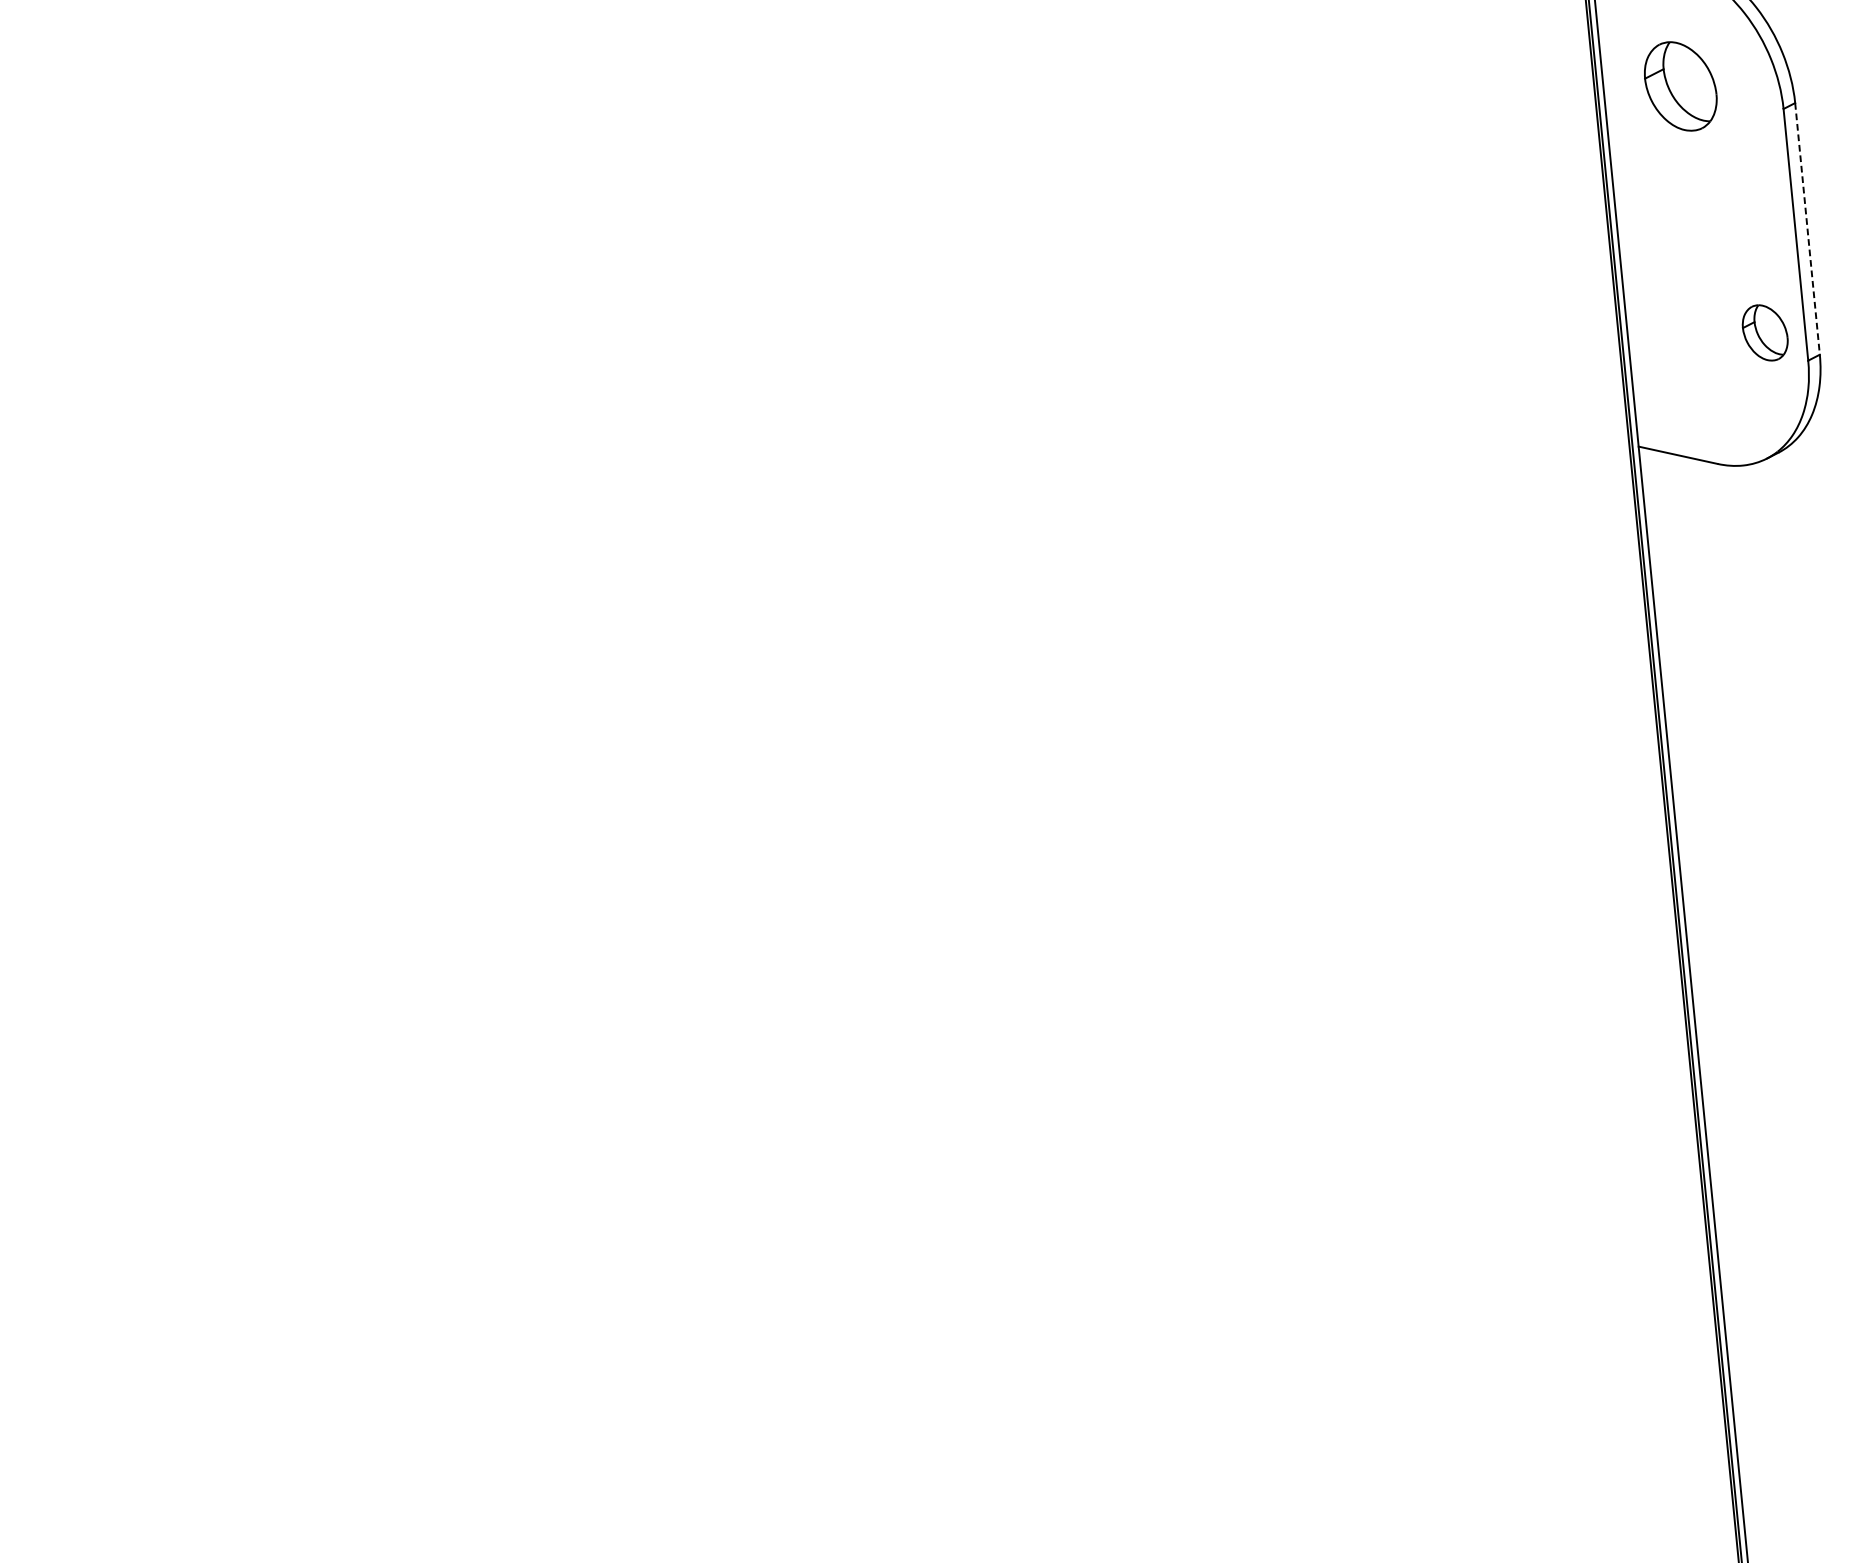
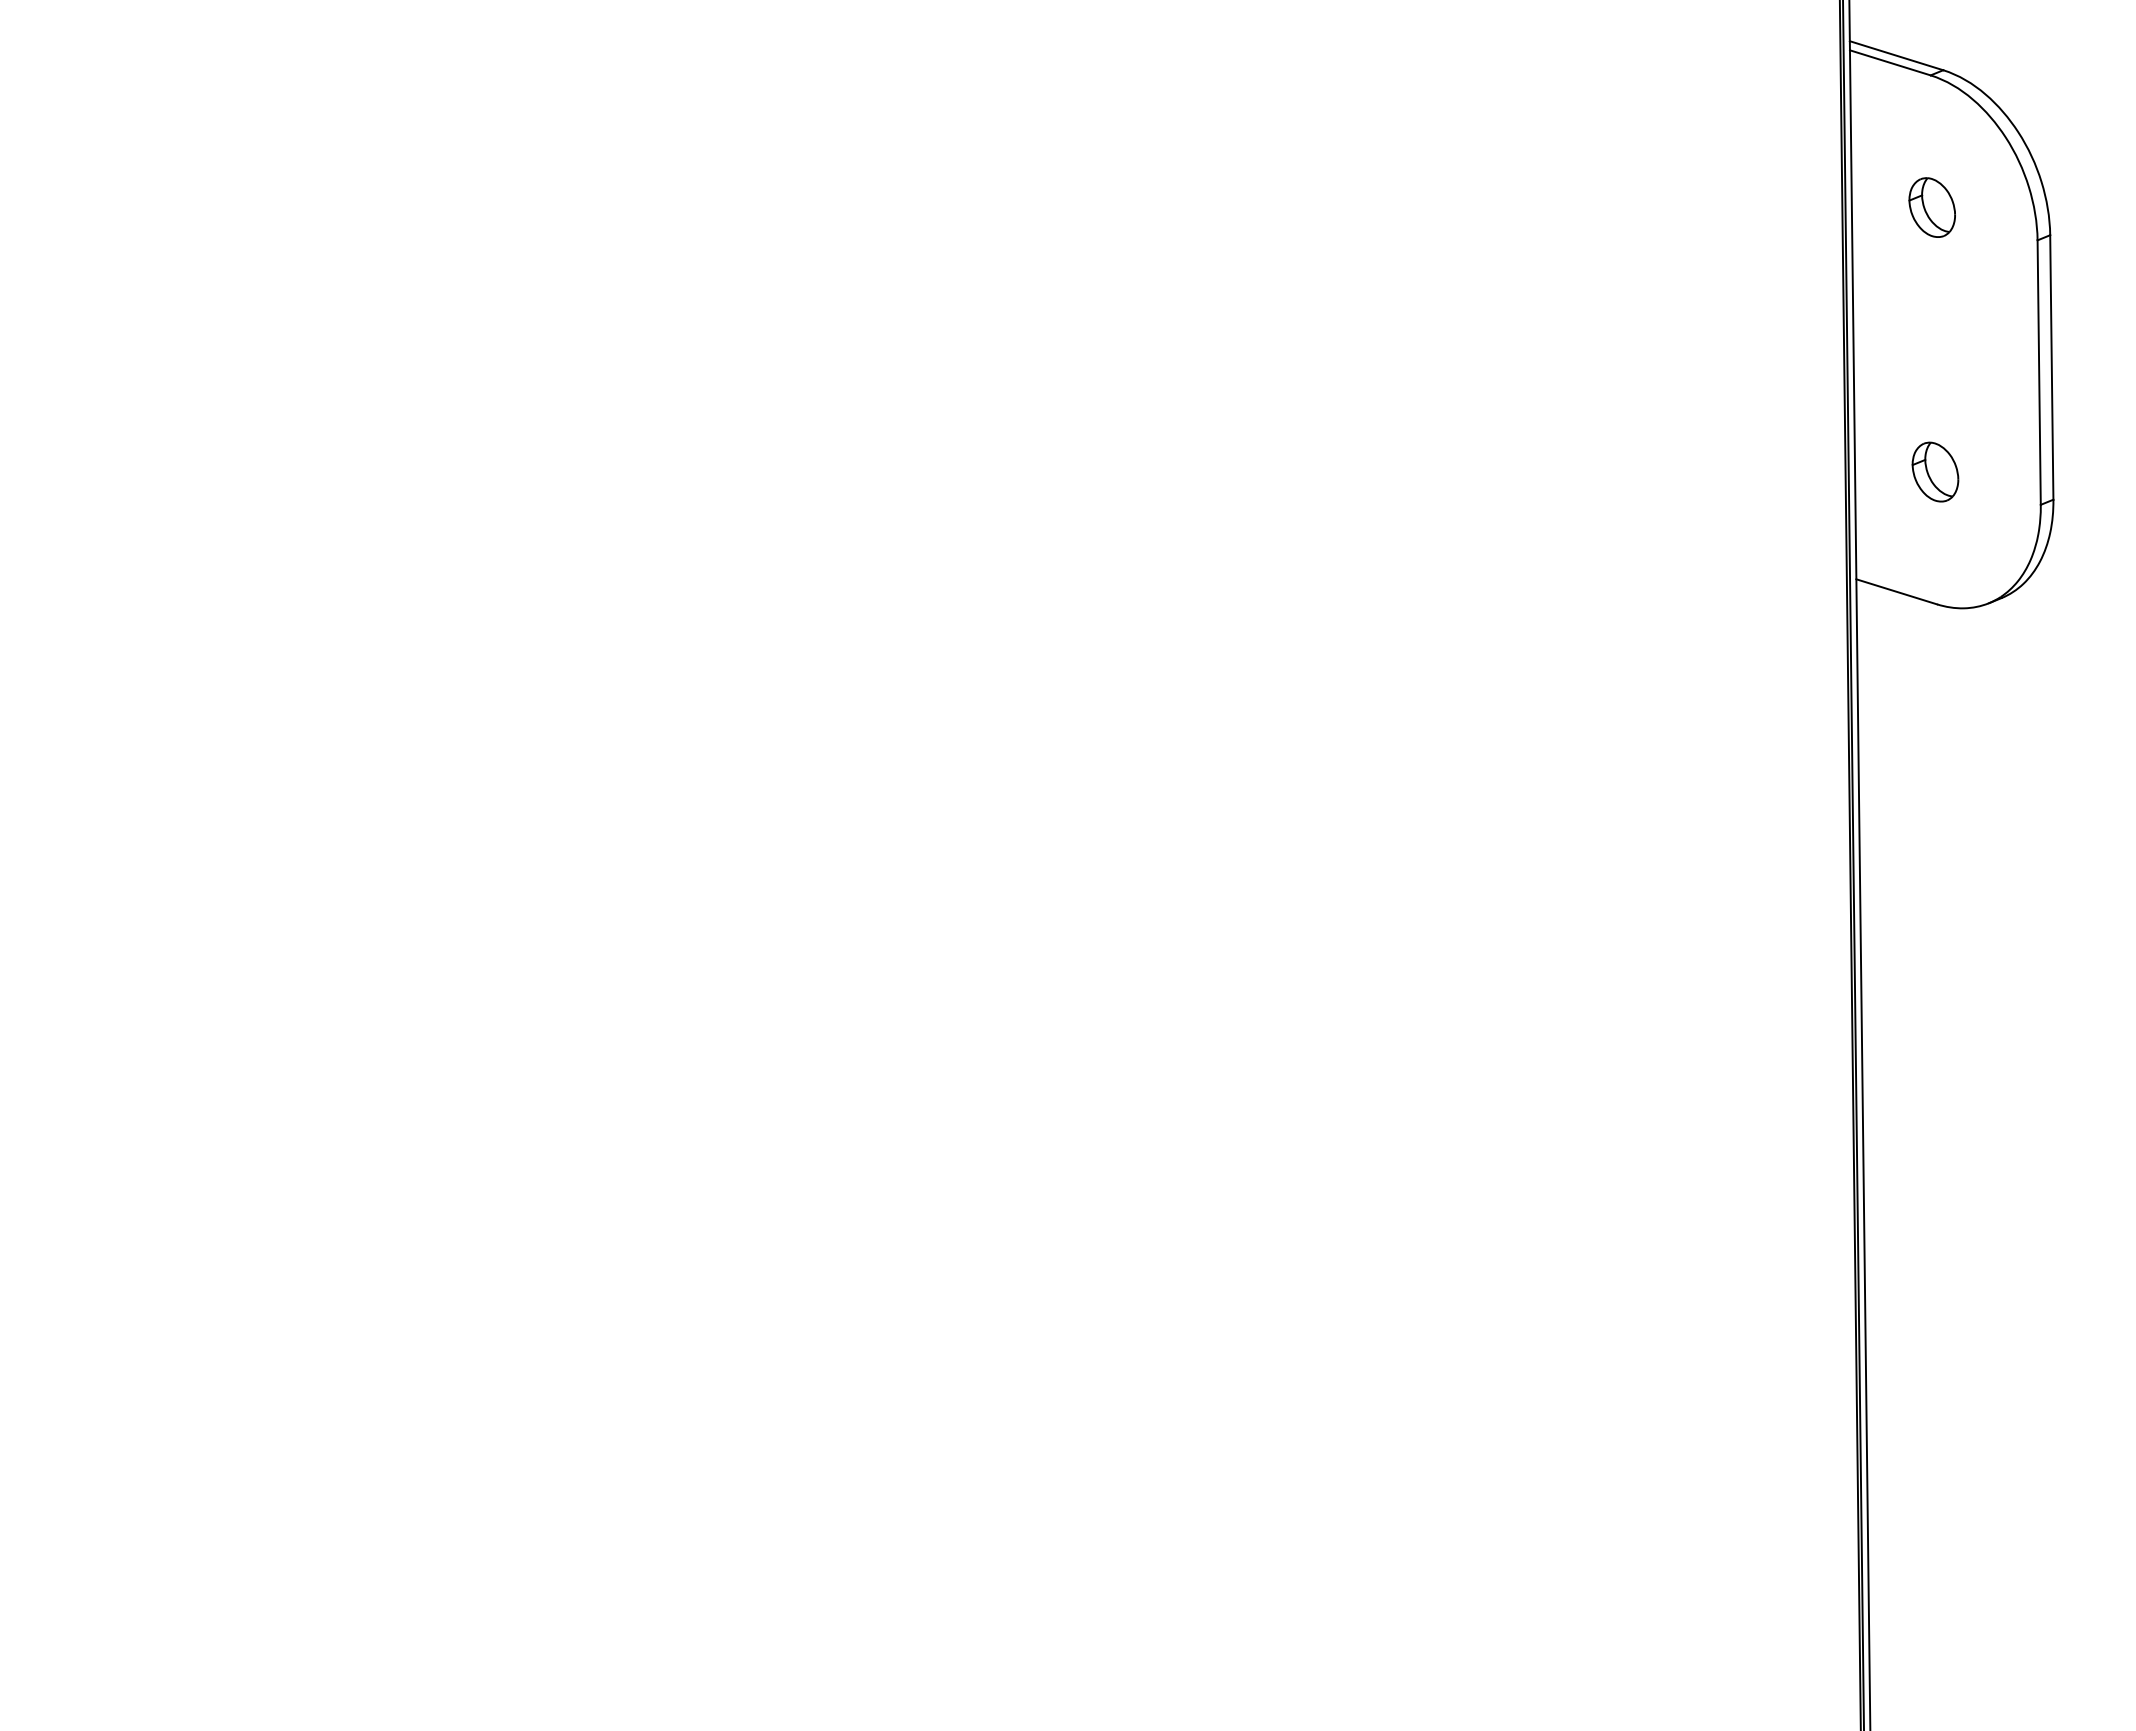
part: (1679, 86) -> (1931, 207), size x0.62
line: (1807, 228) -> (2051, 367), dashed -> solid
part: (1765, 332) -> (1935, 471), moved

